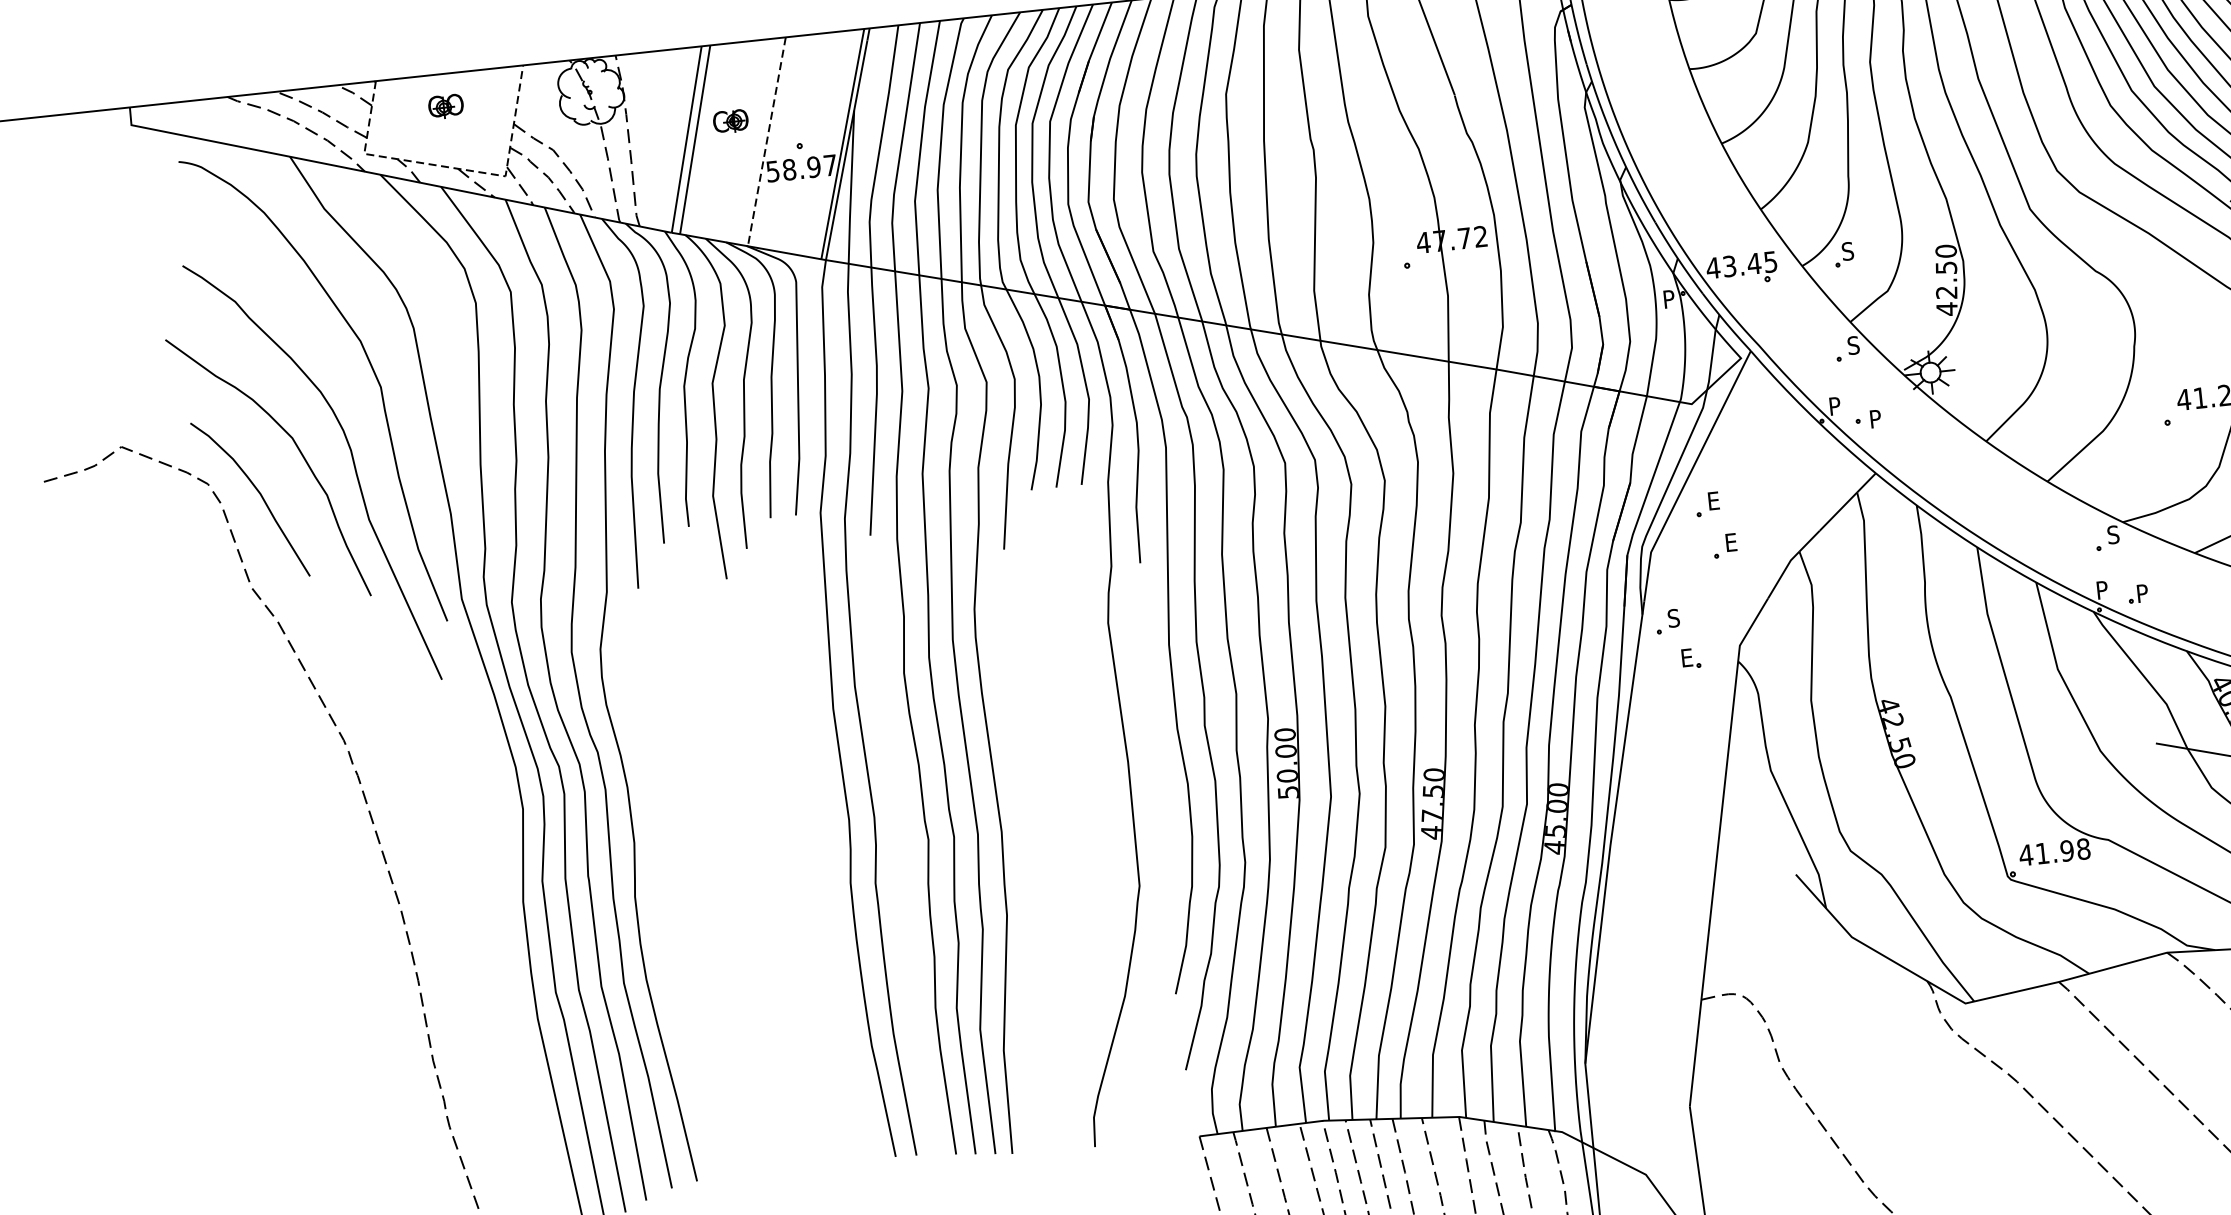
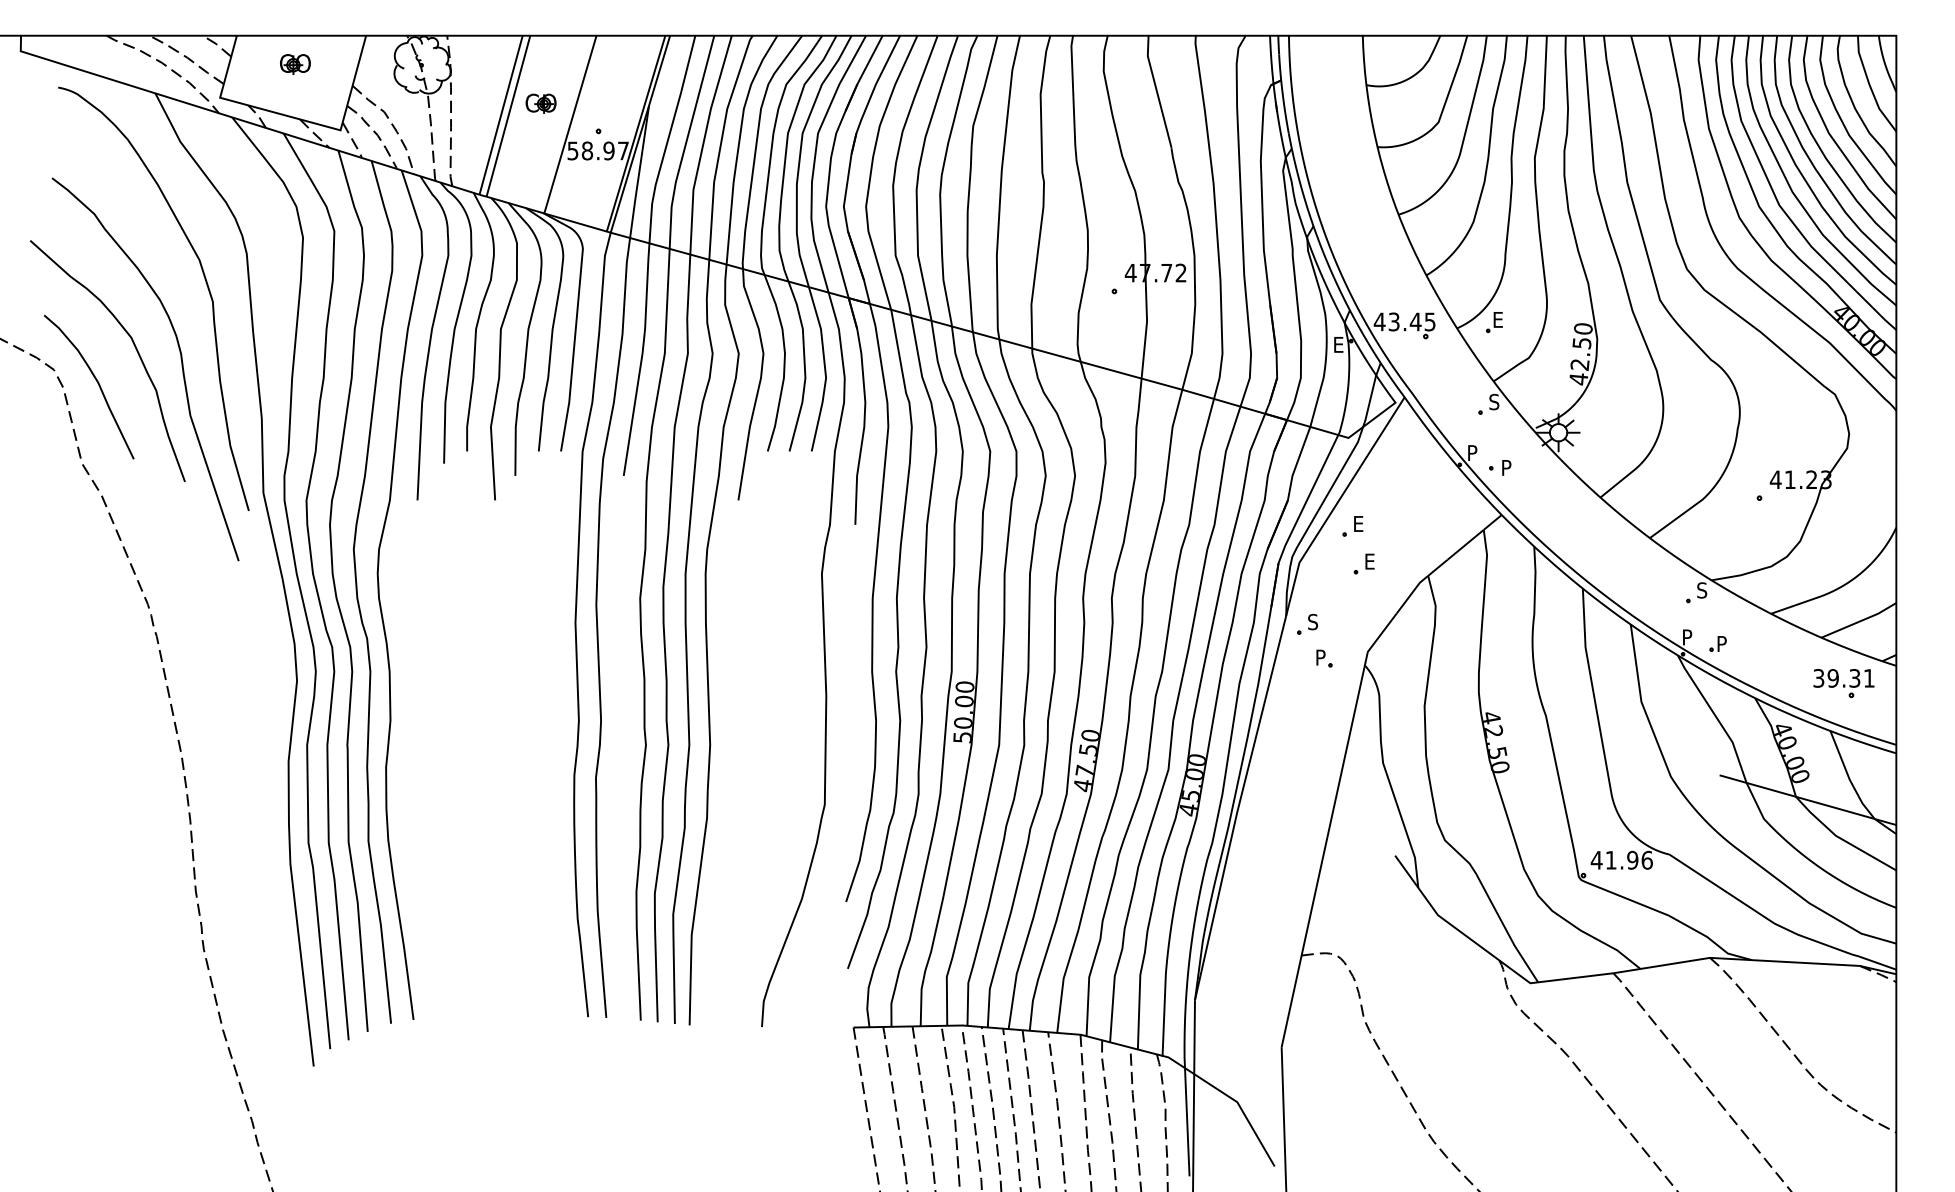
line: (766, 141) -> (570, 124), dashed -> solid
line: (455, 168) -> (297, 118), dashed -> solid
text: (1848, 250) -> (1498, 319), S -> E
text: (1670, 298) -> (1339, 344), P -> E
text: (1687, 657) -> (1321, 657), E -> P
text: (2082, 848) -> (1646, 859), 41.98 -> 41.96

